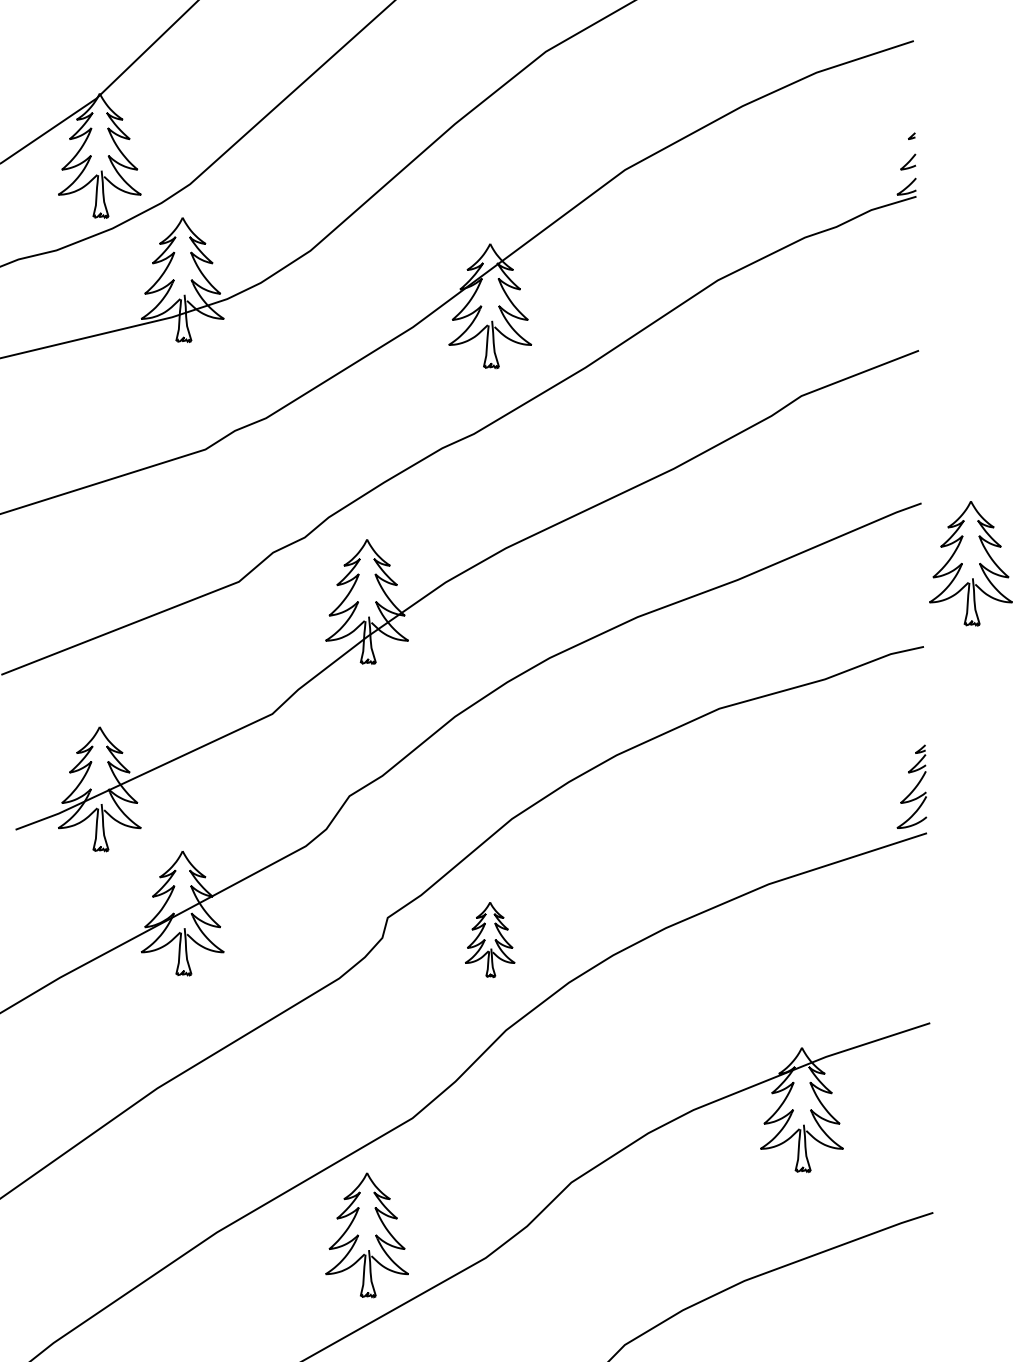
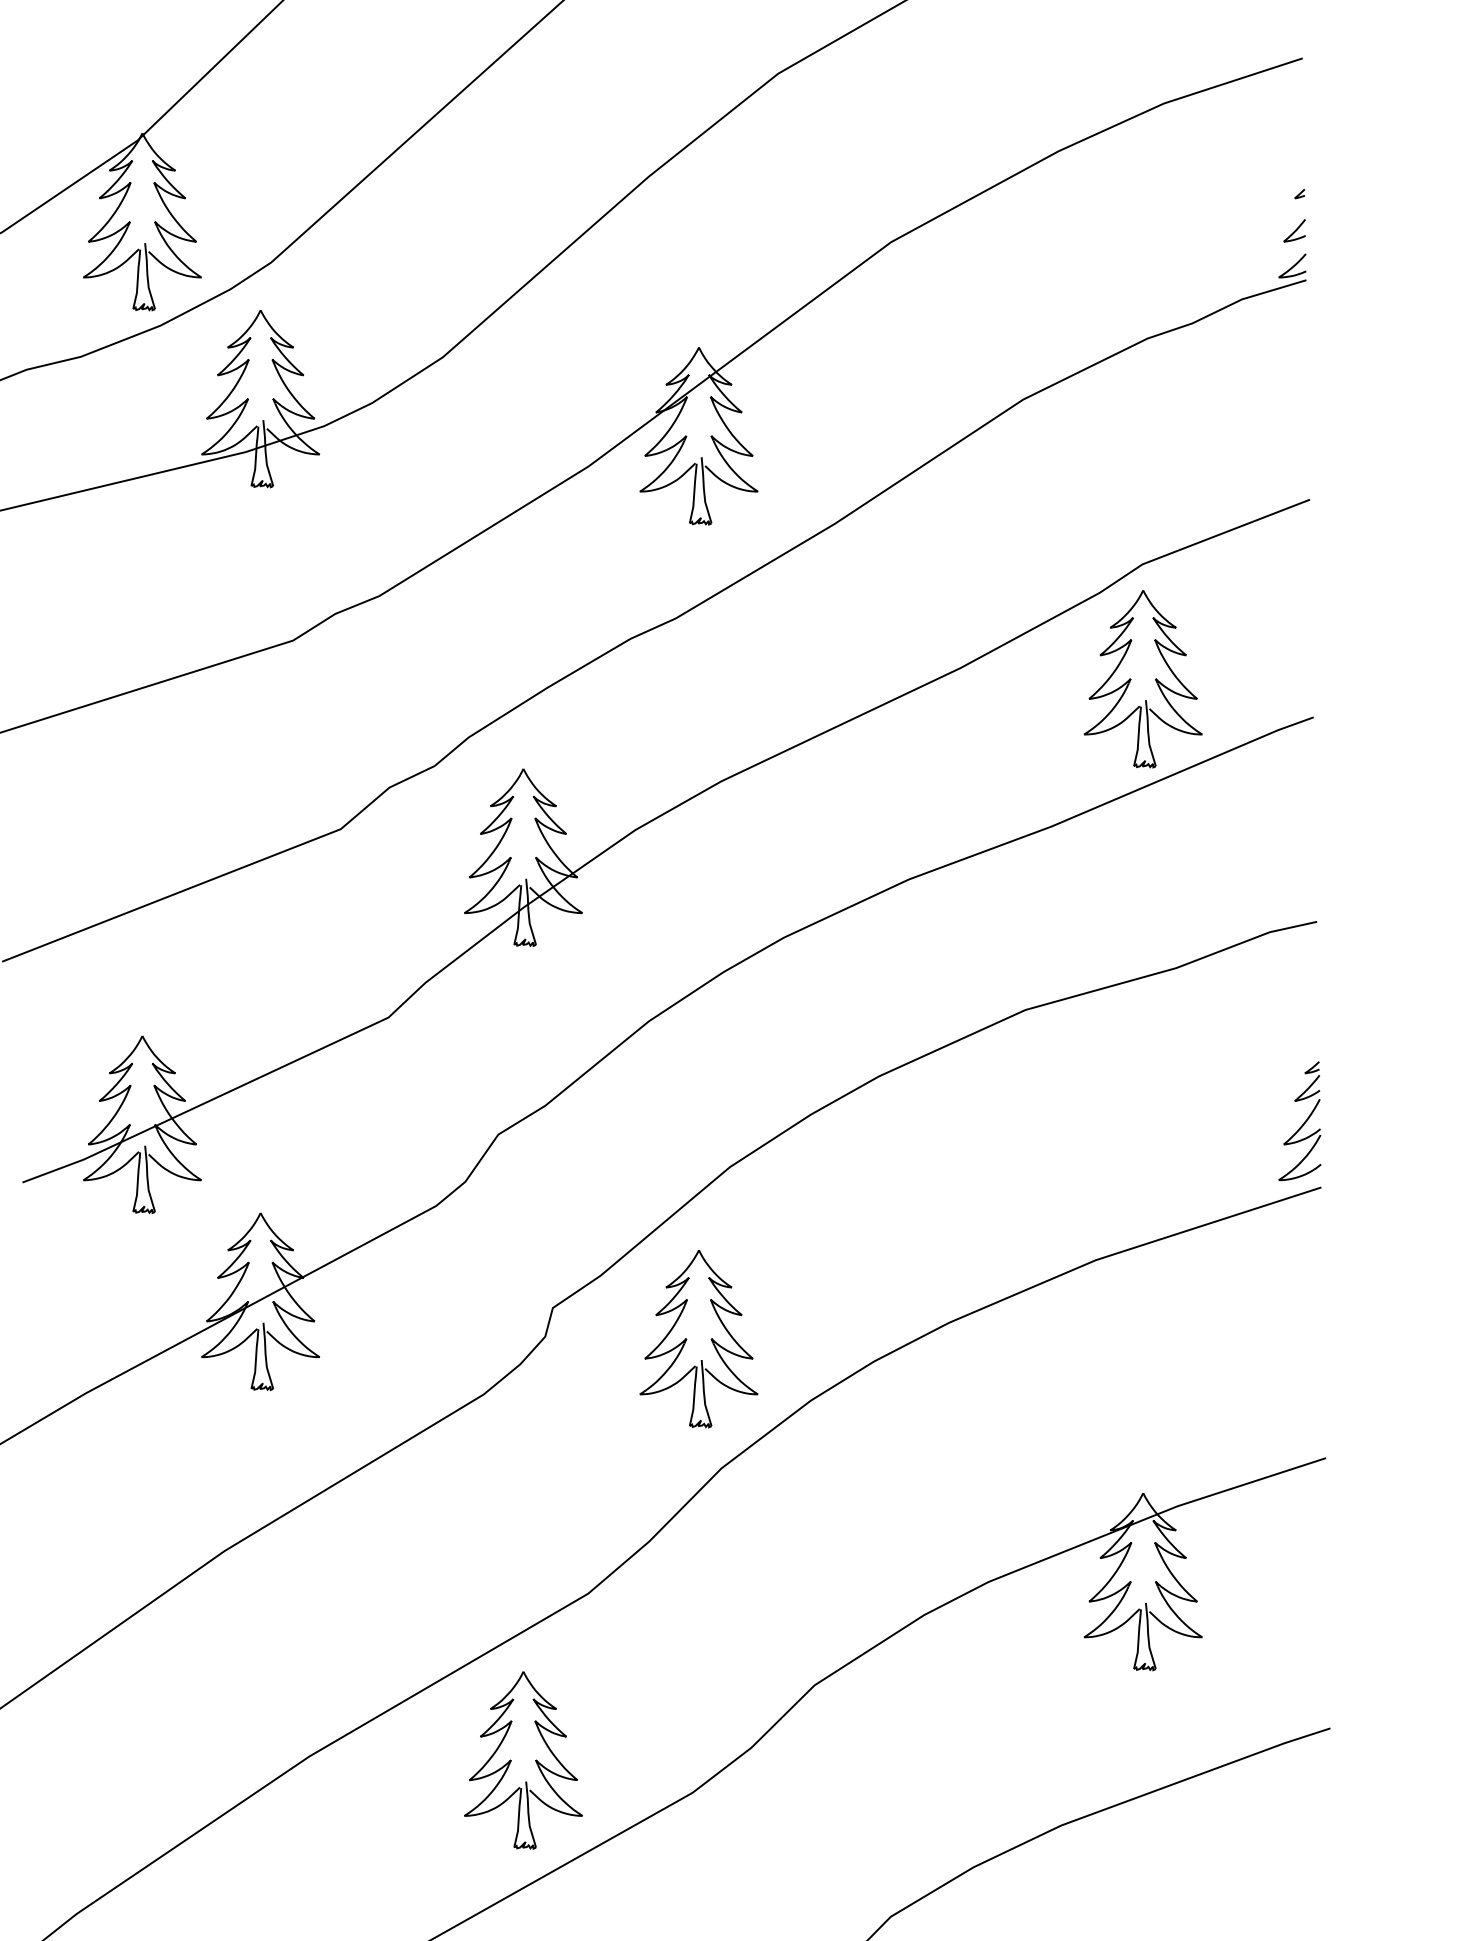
part: (970, 563) -> (1142, 679), moved
part: (489, 939) -> (697, 1338), size x1.67

